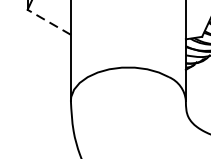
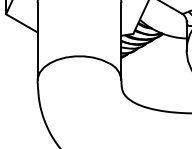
line: (48, 22) -> (21, 23), dashed -> solid

